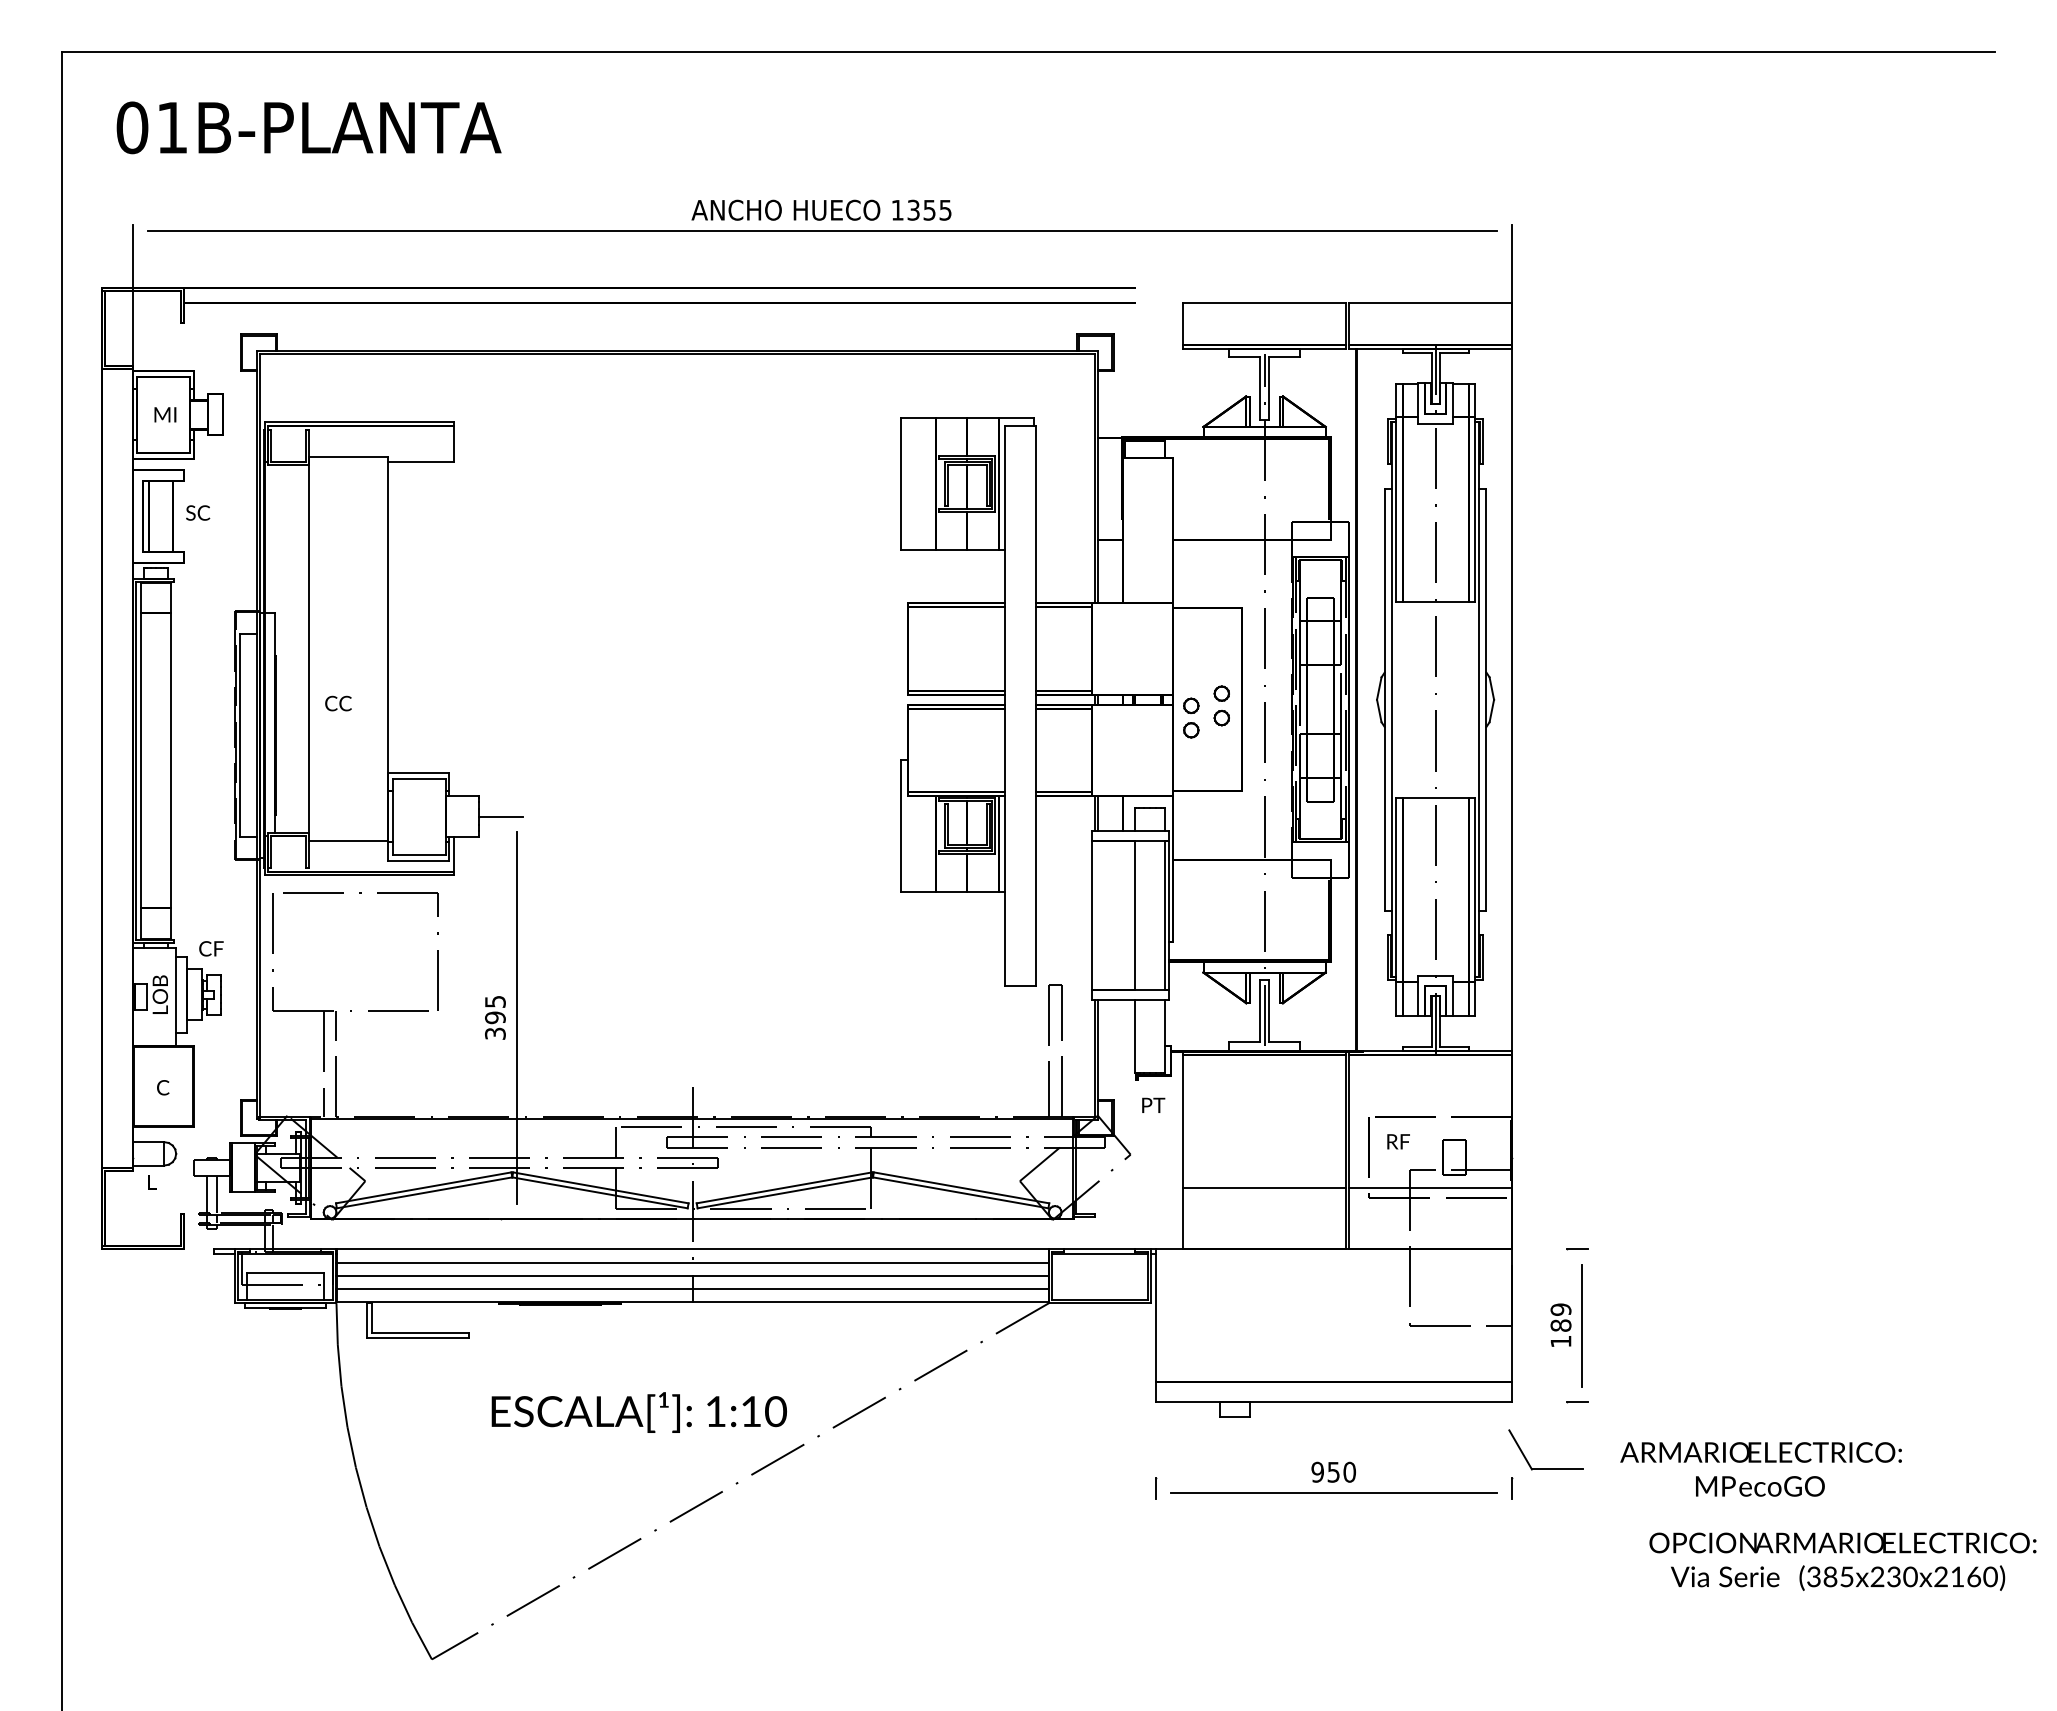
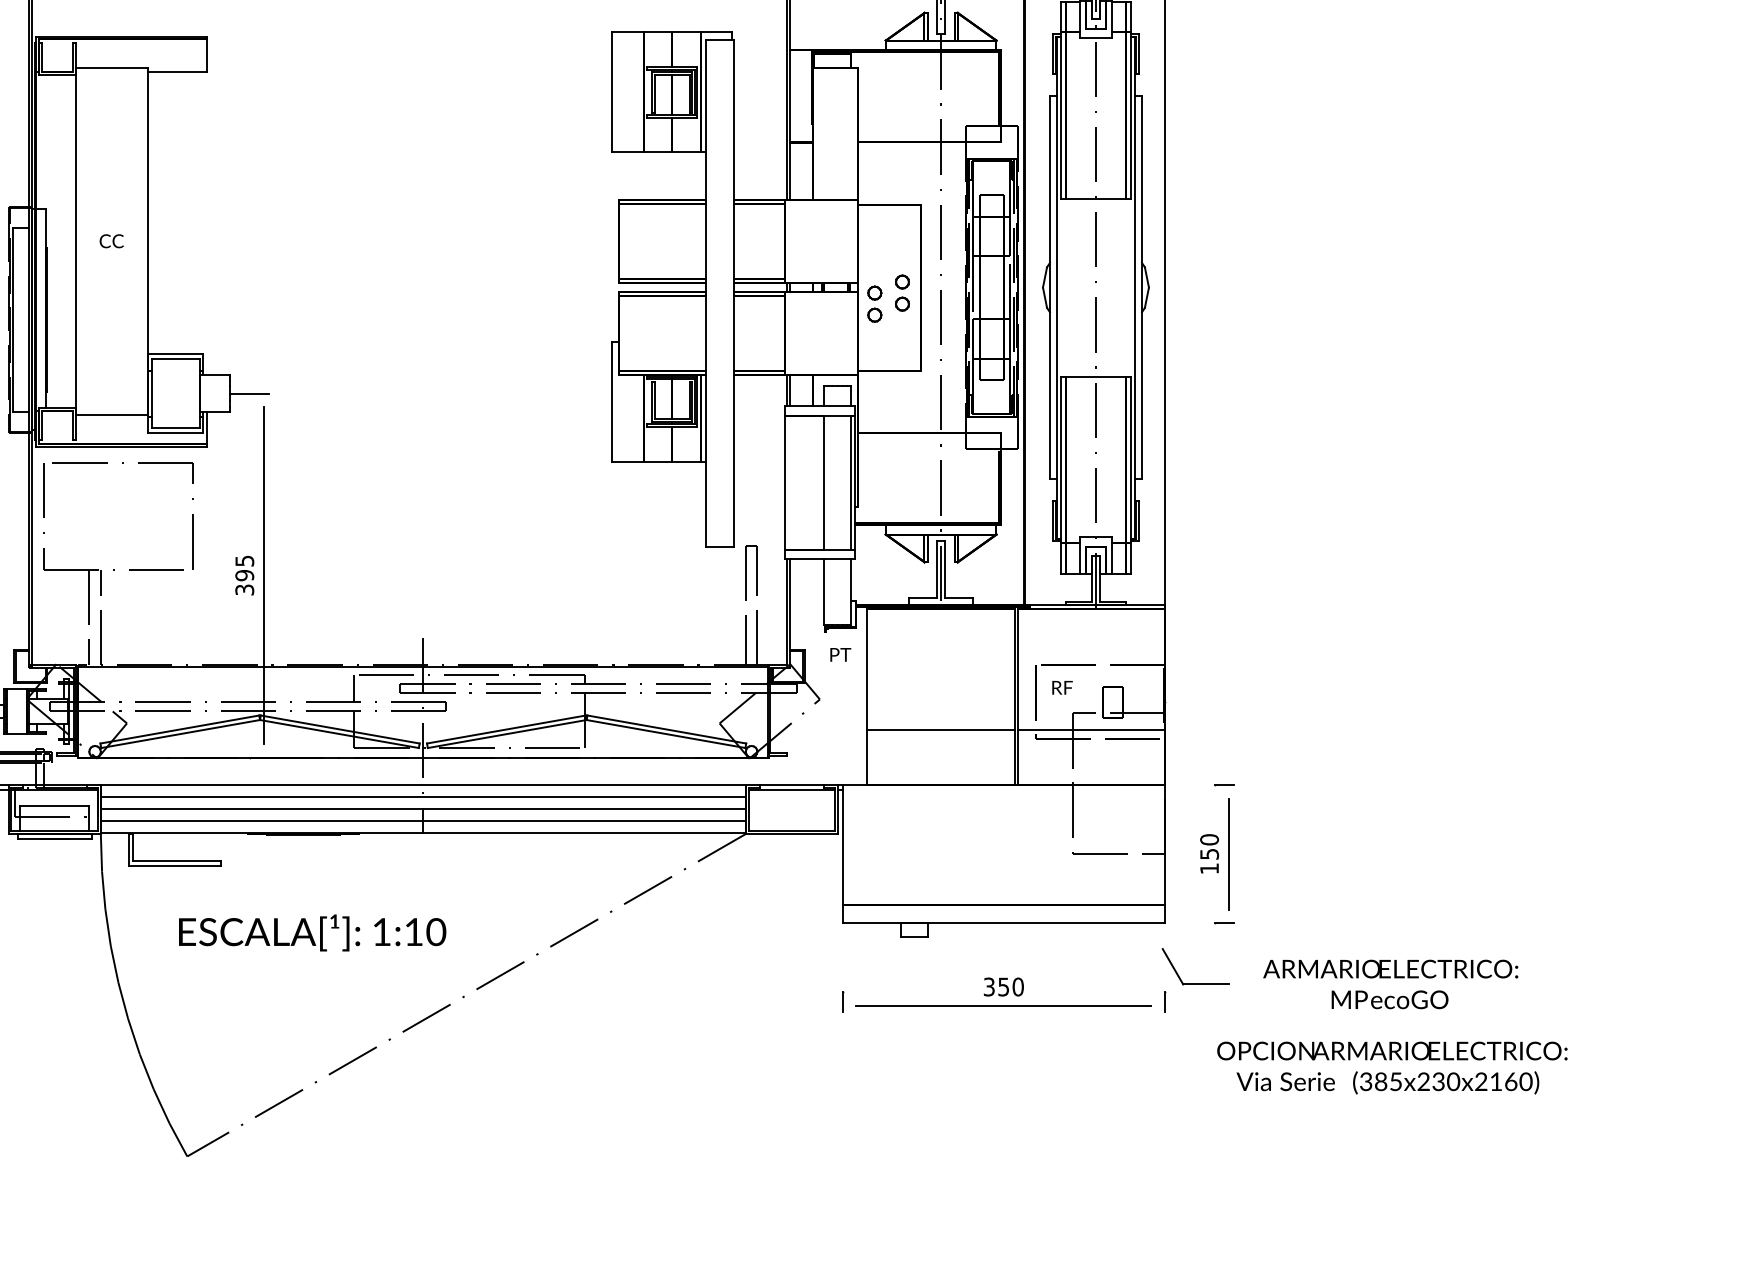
text: (338, 703) -> (111, 241), moved
text: (1560, 1317) -> (1209, 846), 189 -> 150
text: (638, 1412) -> (311, 932), moved
text: (1317, 1471) -> (989, 986), 950 -> 350
text: (1842, 1561) -> (1391, 1067), moved

